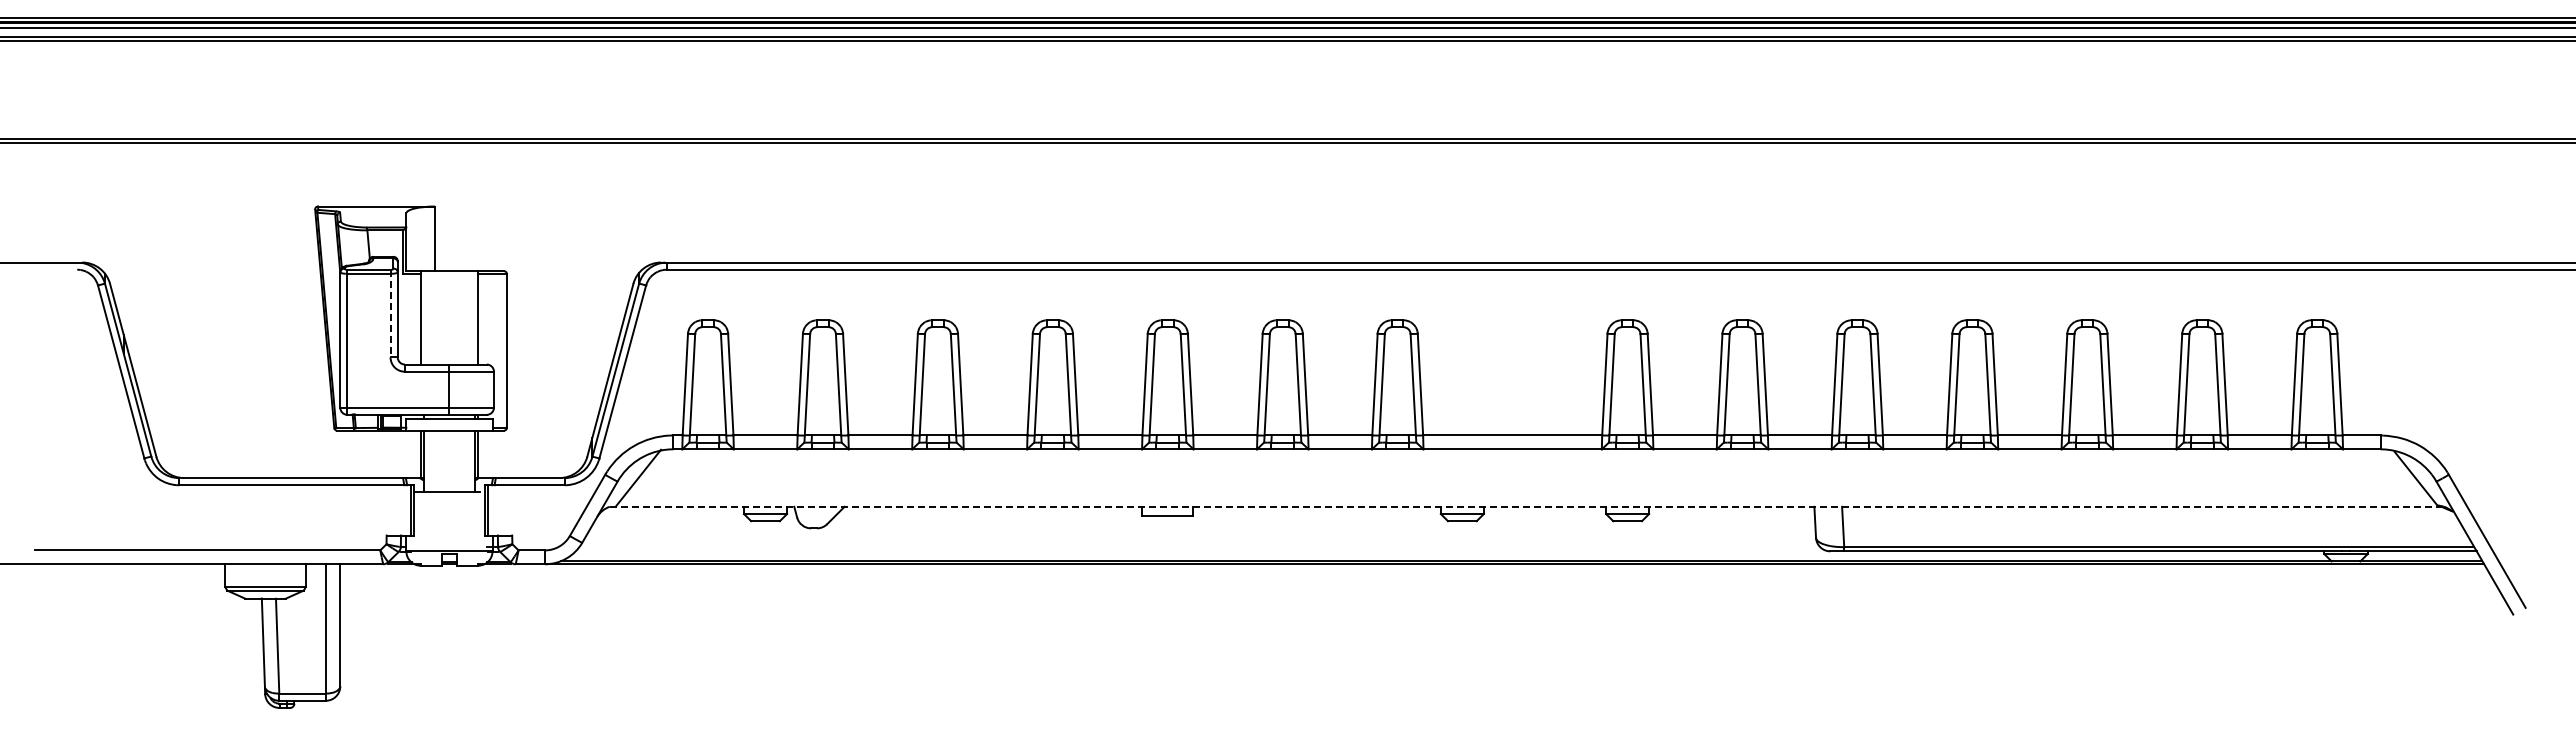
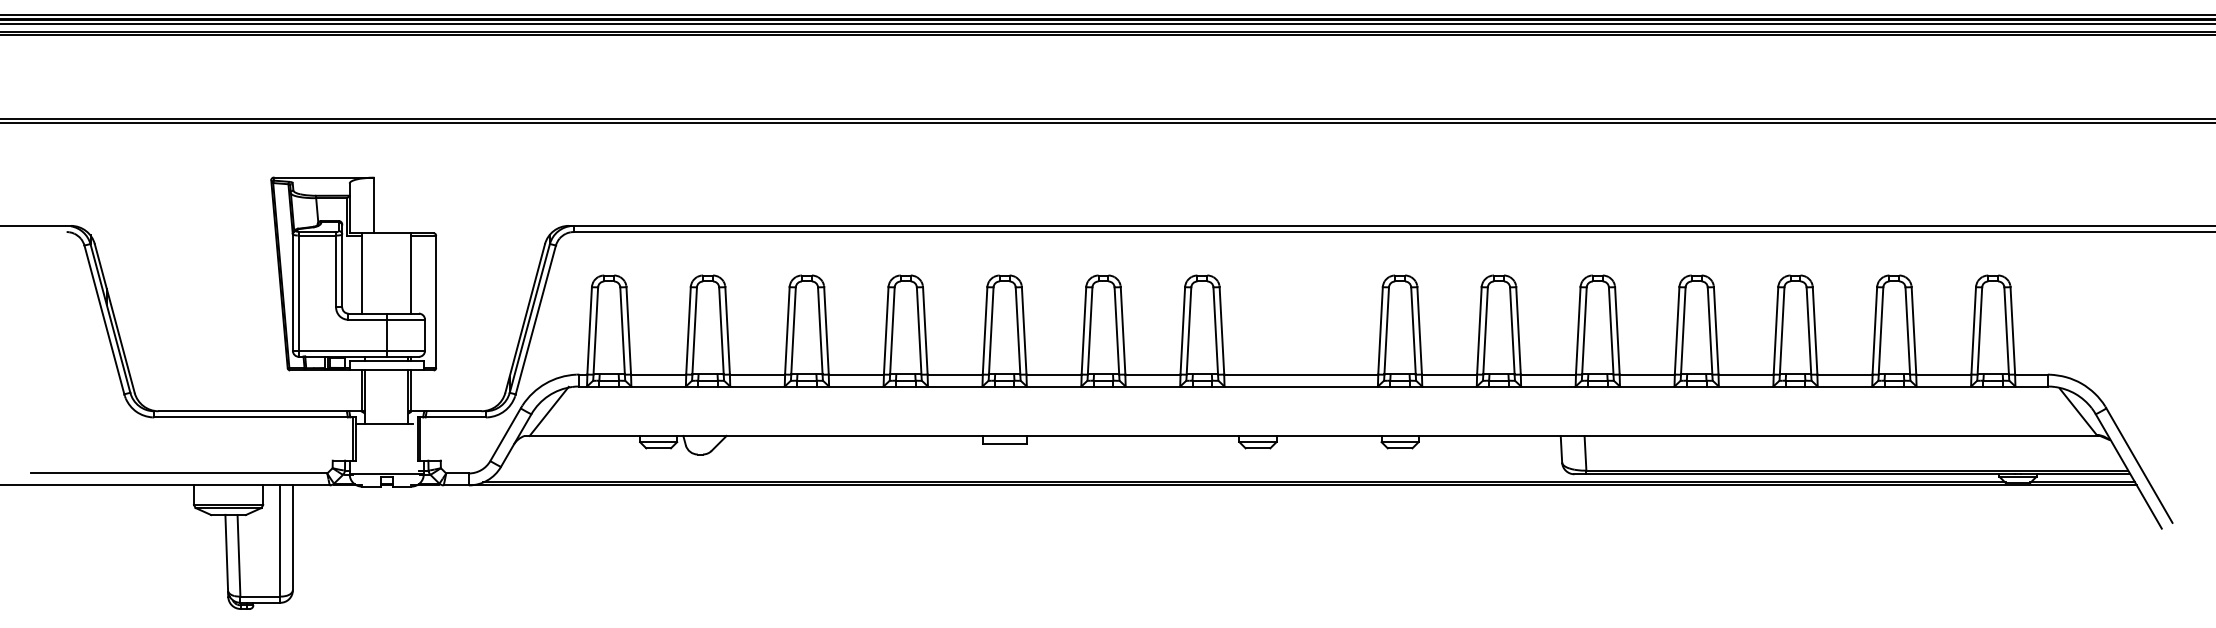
line: (390, 313) -> (336, 269), dashed -> solid
line: (1525, 506) -> (1312, 435), dashed -> solid

